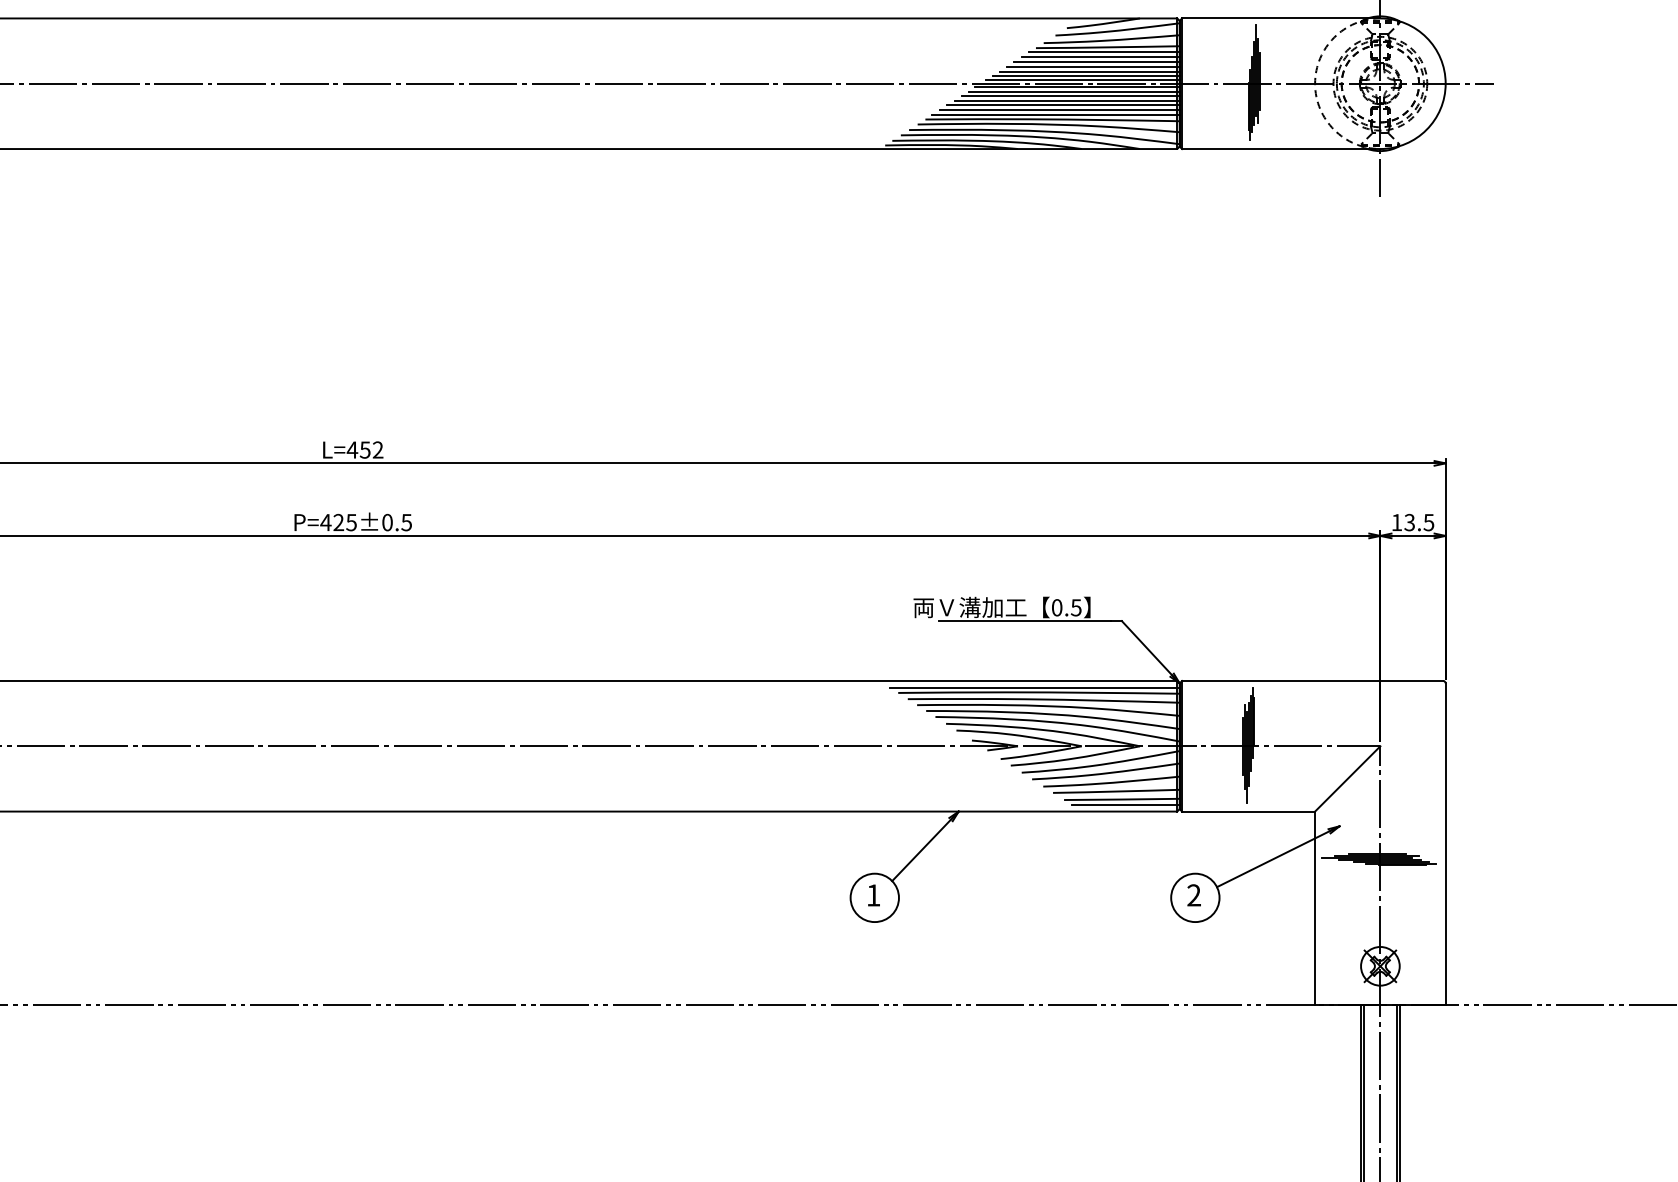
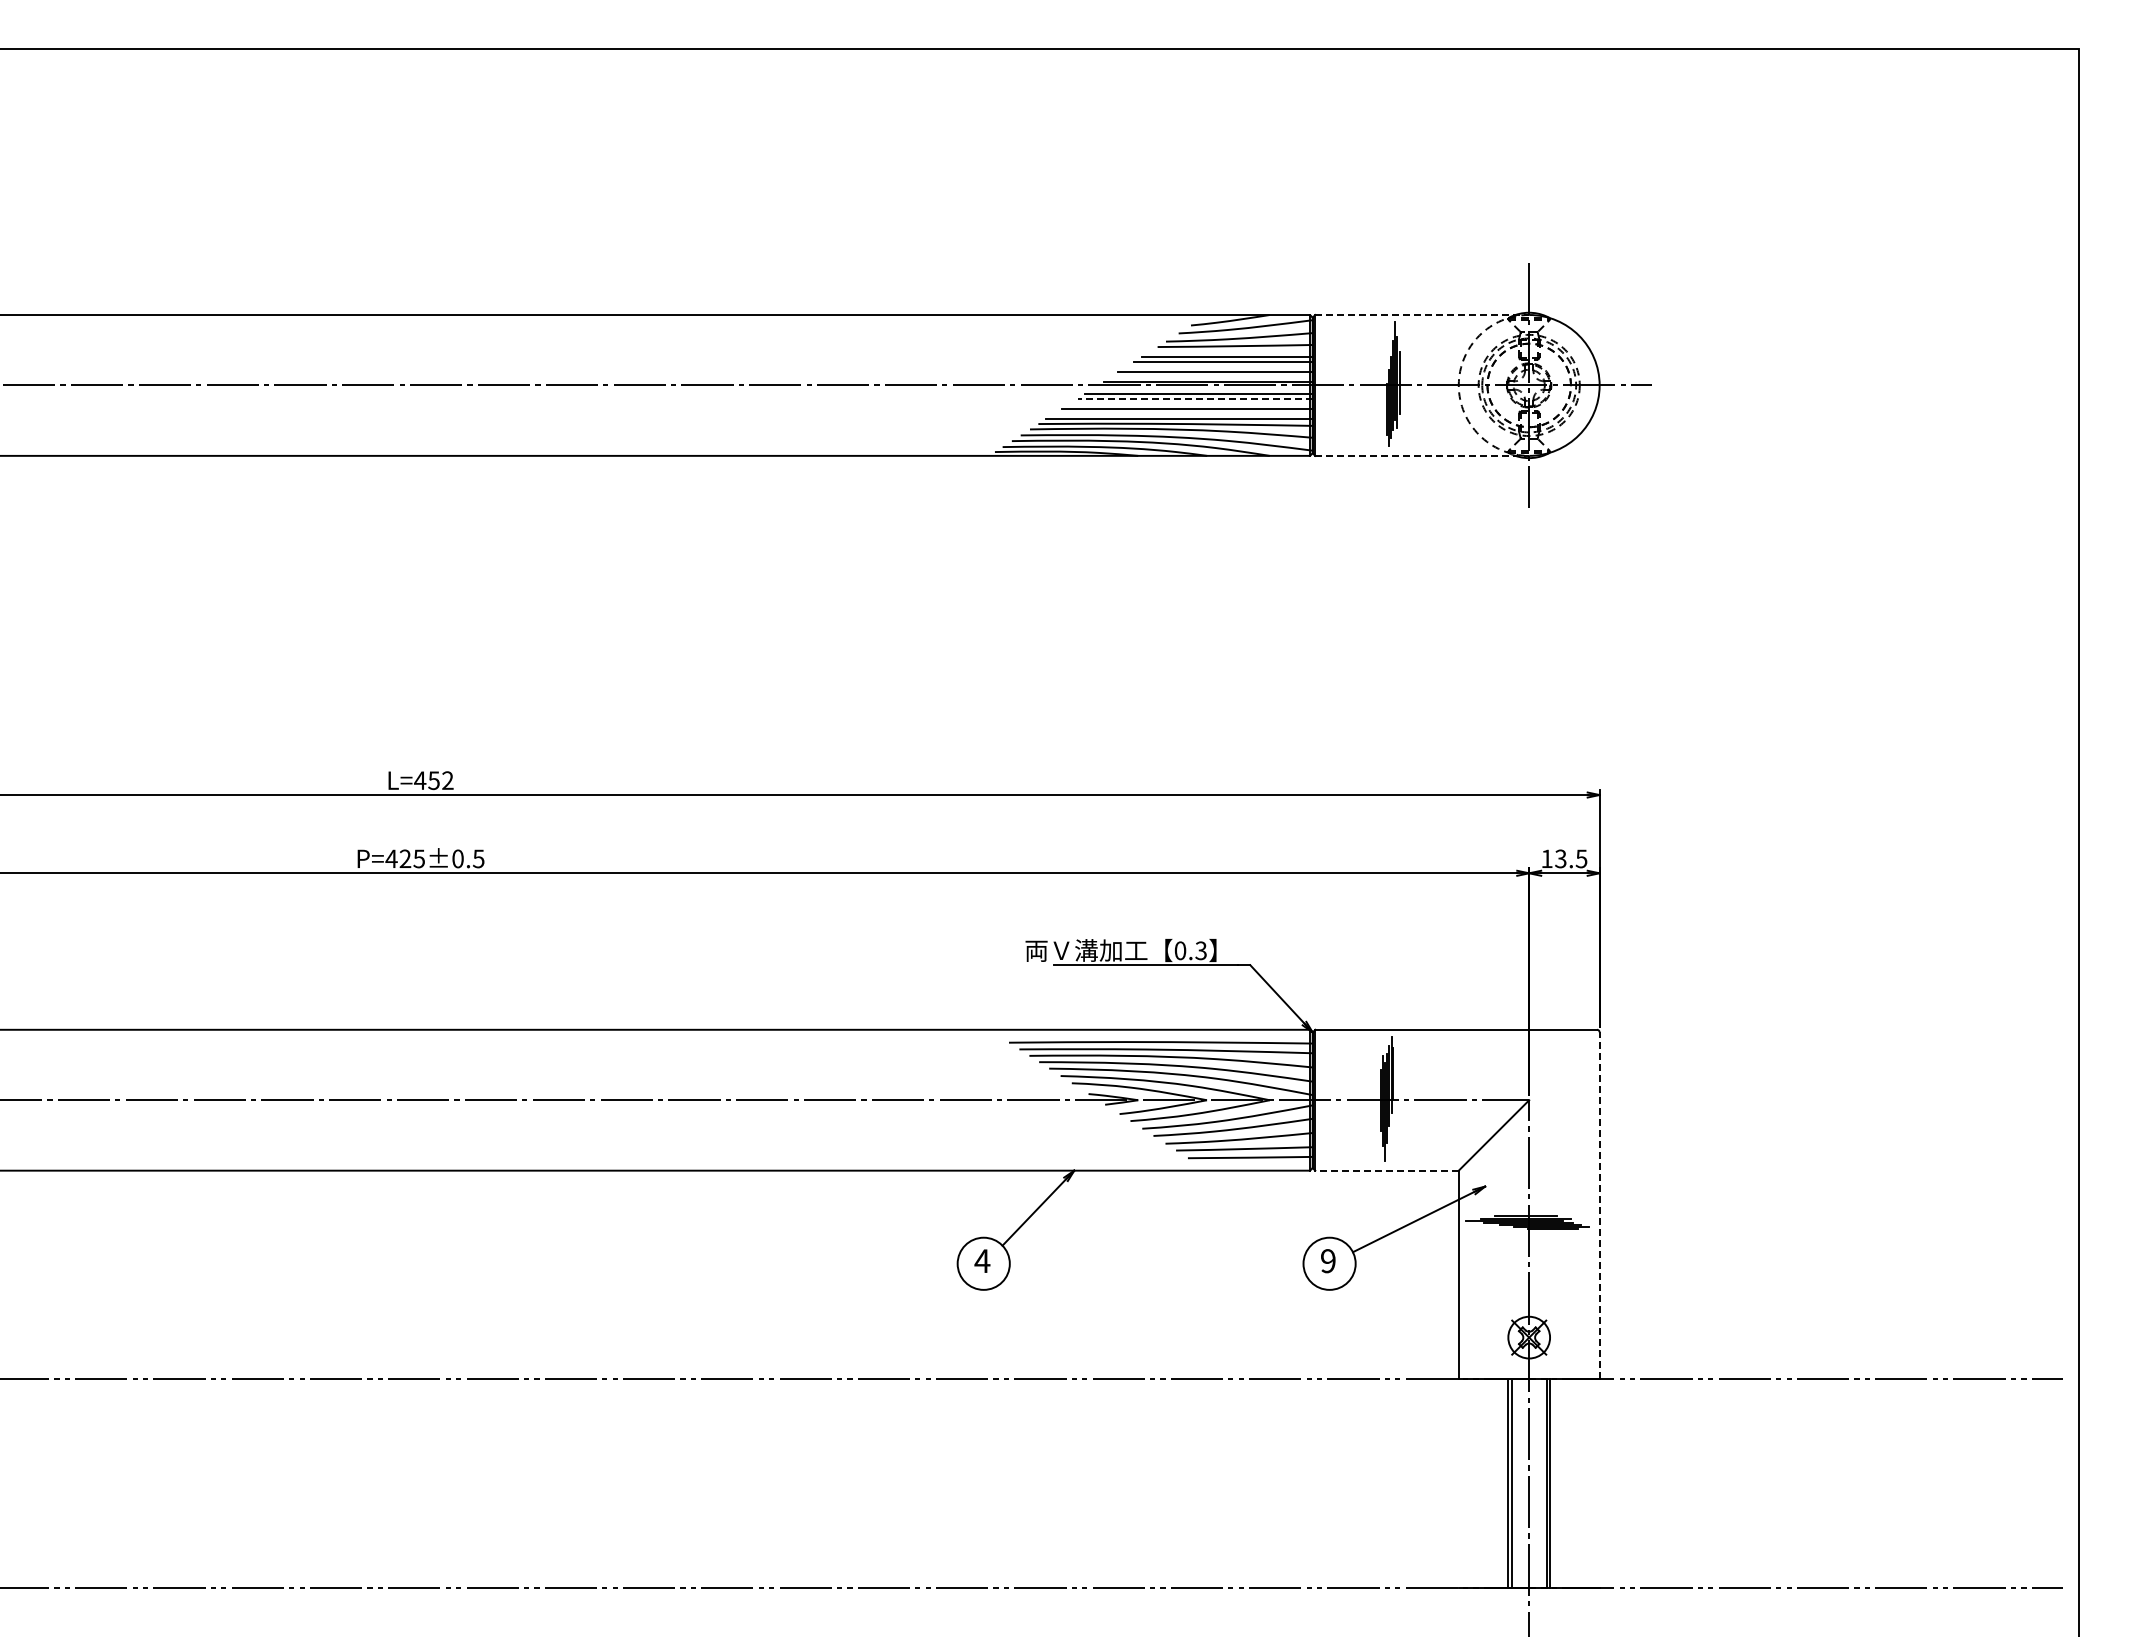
line: (1281, 18) -> (1422, 315), solid -> dashed
line: (1104, 52) -> (1231, 351), removed
line: (1093, 67) -> (1219, 367), removed
line: (1085, 76) -> (1211, 377), removed
line: (1077, 87) -> (1202, 389), removed
line: (1070, 95) -> (1194, 398), solid -> dashed
line: (1066, 100) -> (1190, 403), removed
line: (1059, 110) -> (1182, 414), removed
line: (1281, 148) -> (1422, 455), solid -> dashed
text: (1076, 607) -> (1201, 950), 0.5 -> 0.3
line: (1033, 687) -> (1155, 1036), removed
line: (1125, 804) -> (1254, 1163), removed
line: (1249, 811) -> (1387, 1170), solid -> dashed
line: (1445, 843) -> (1599, 1205), solid -> dashed
text: (873, 894) -> (982, 1260), 1 -> 4
text: (1194, 895) -> (1328, 1261), 2 -> 9

